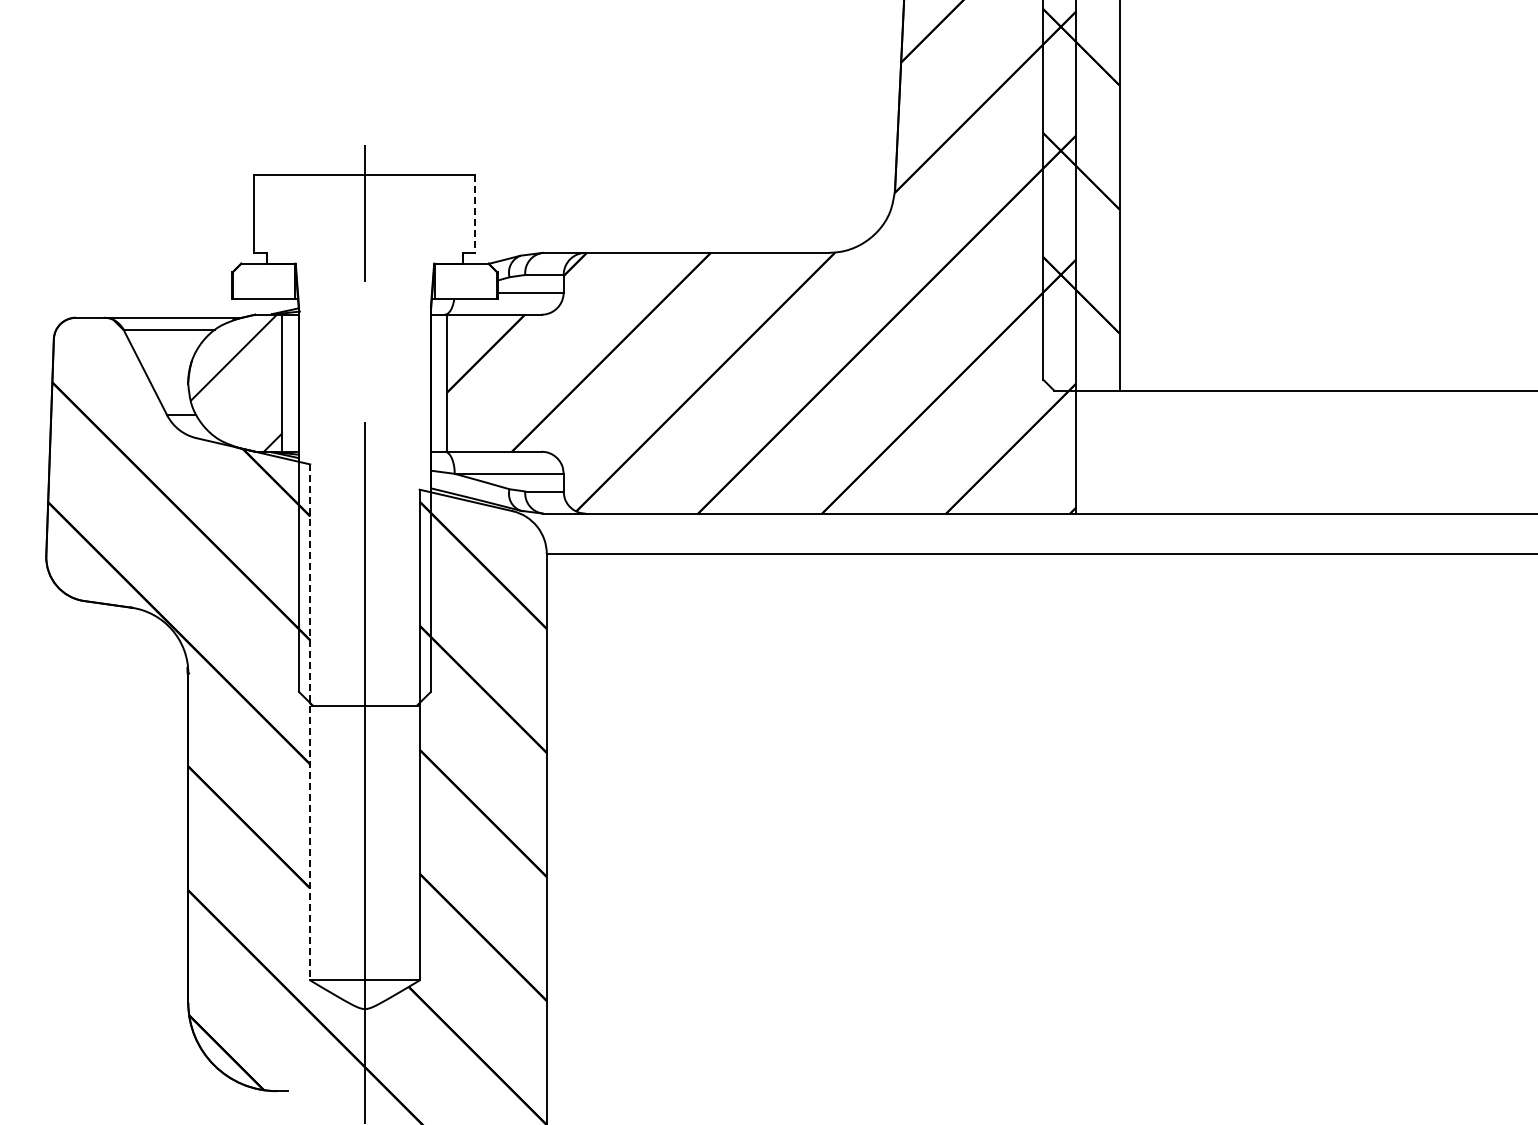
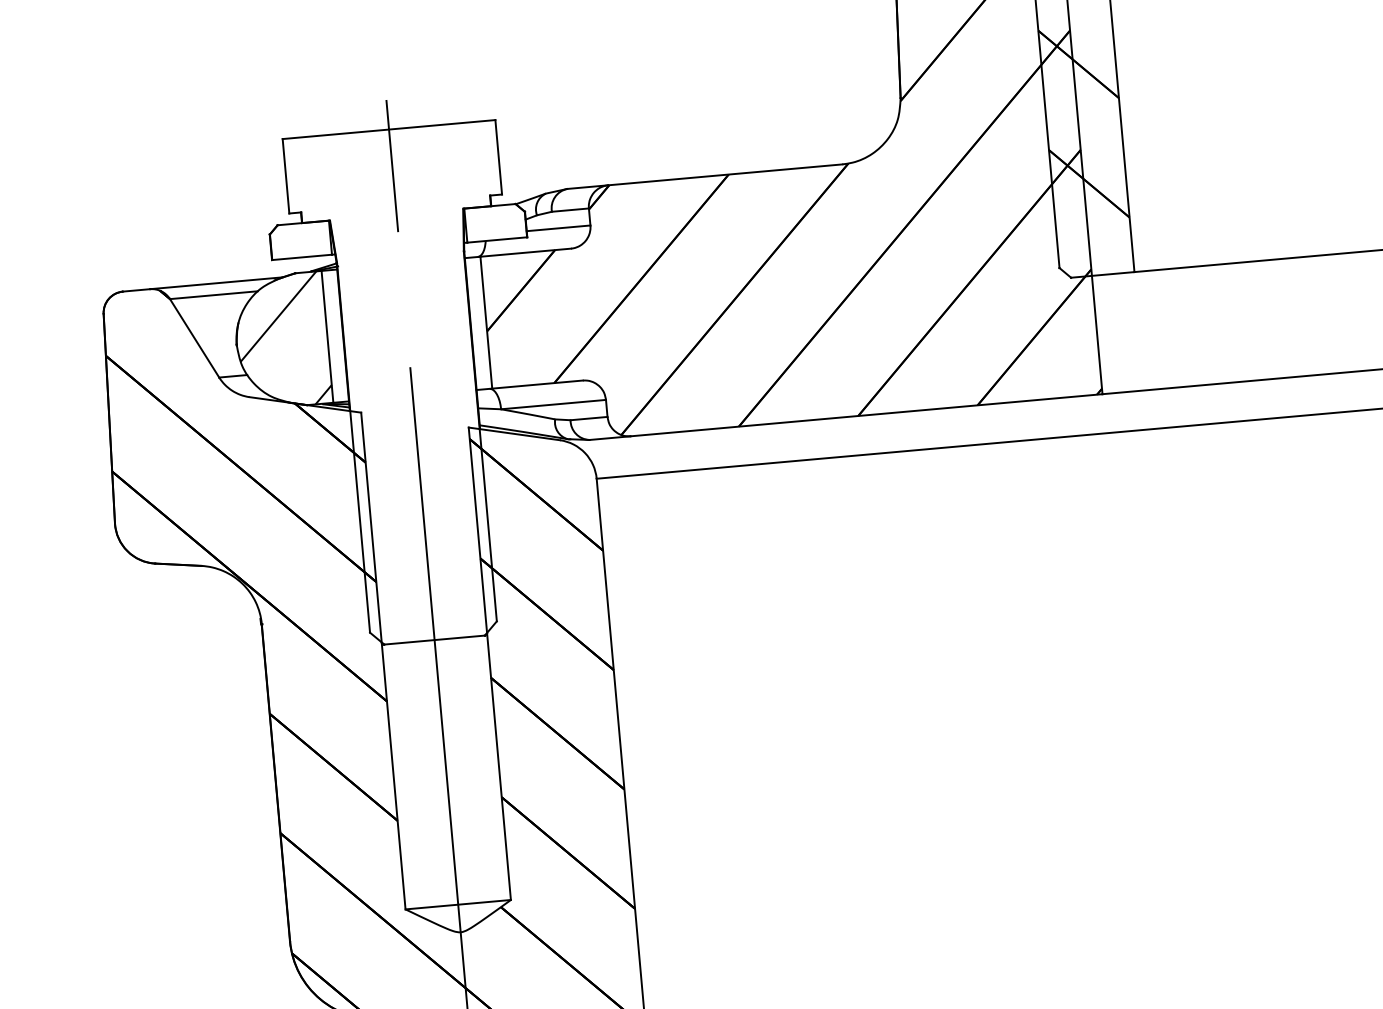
line: (475, 213) -> (498, 156), dashed -> solid
line: (310, 722) -> (383, 661), dashed -> solid

